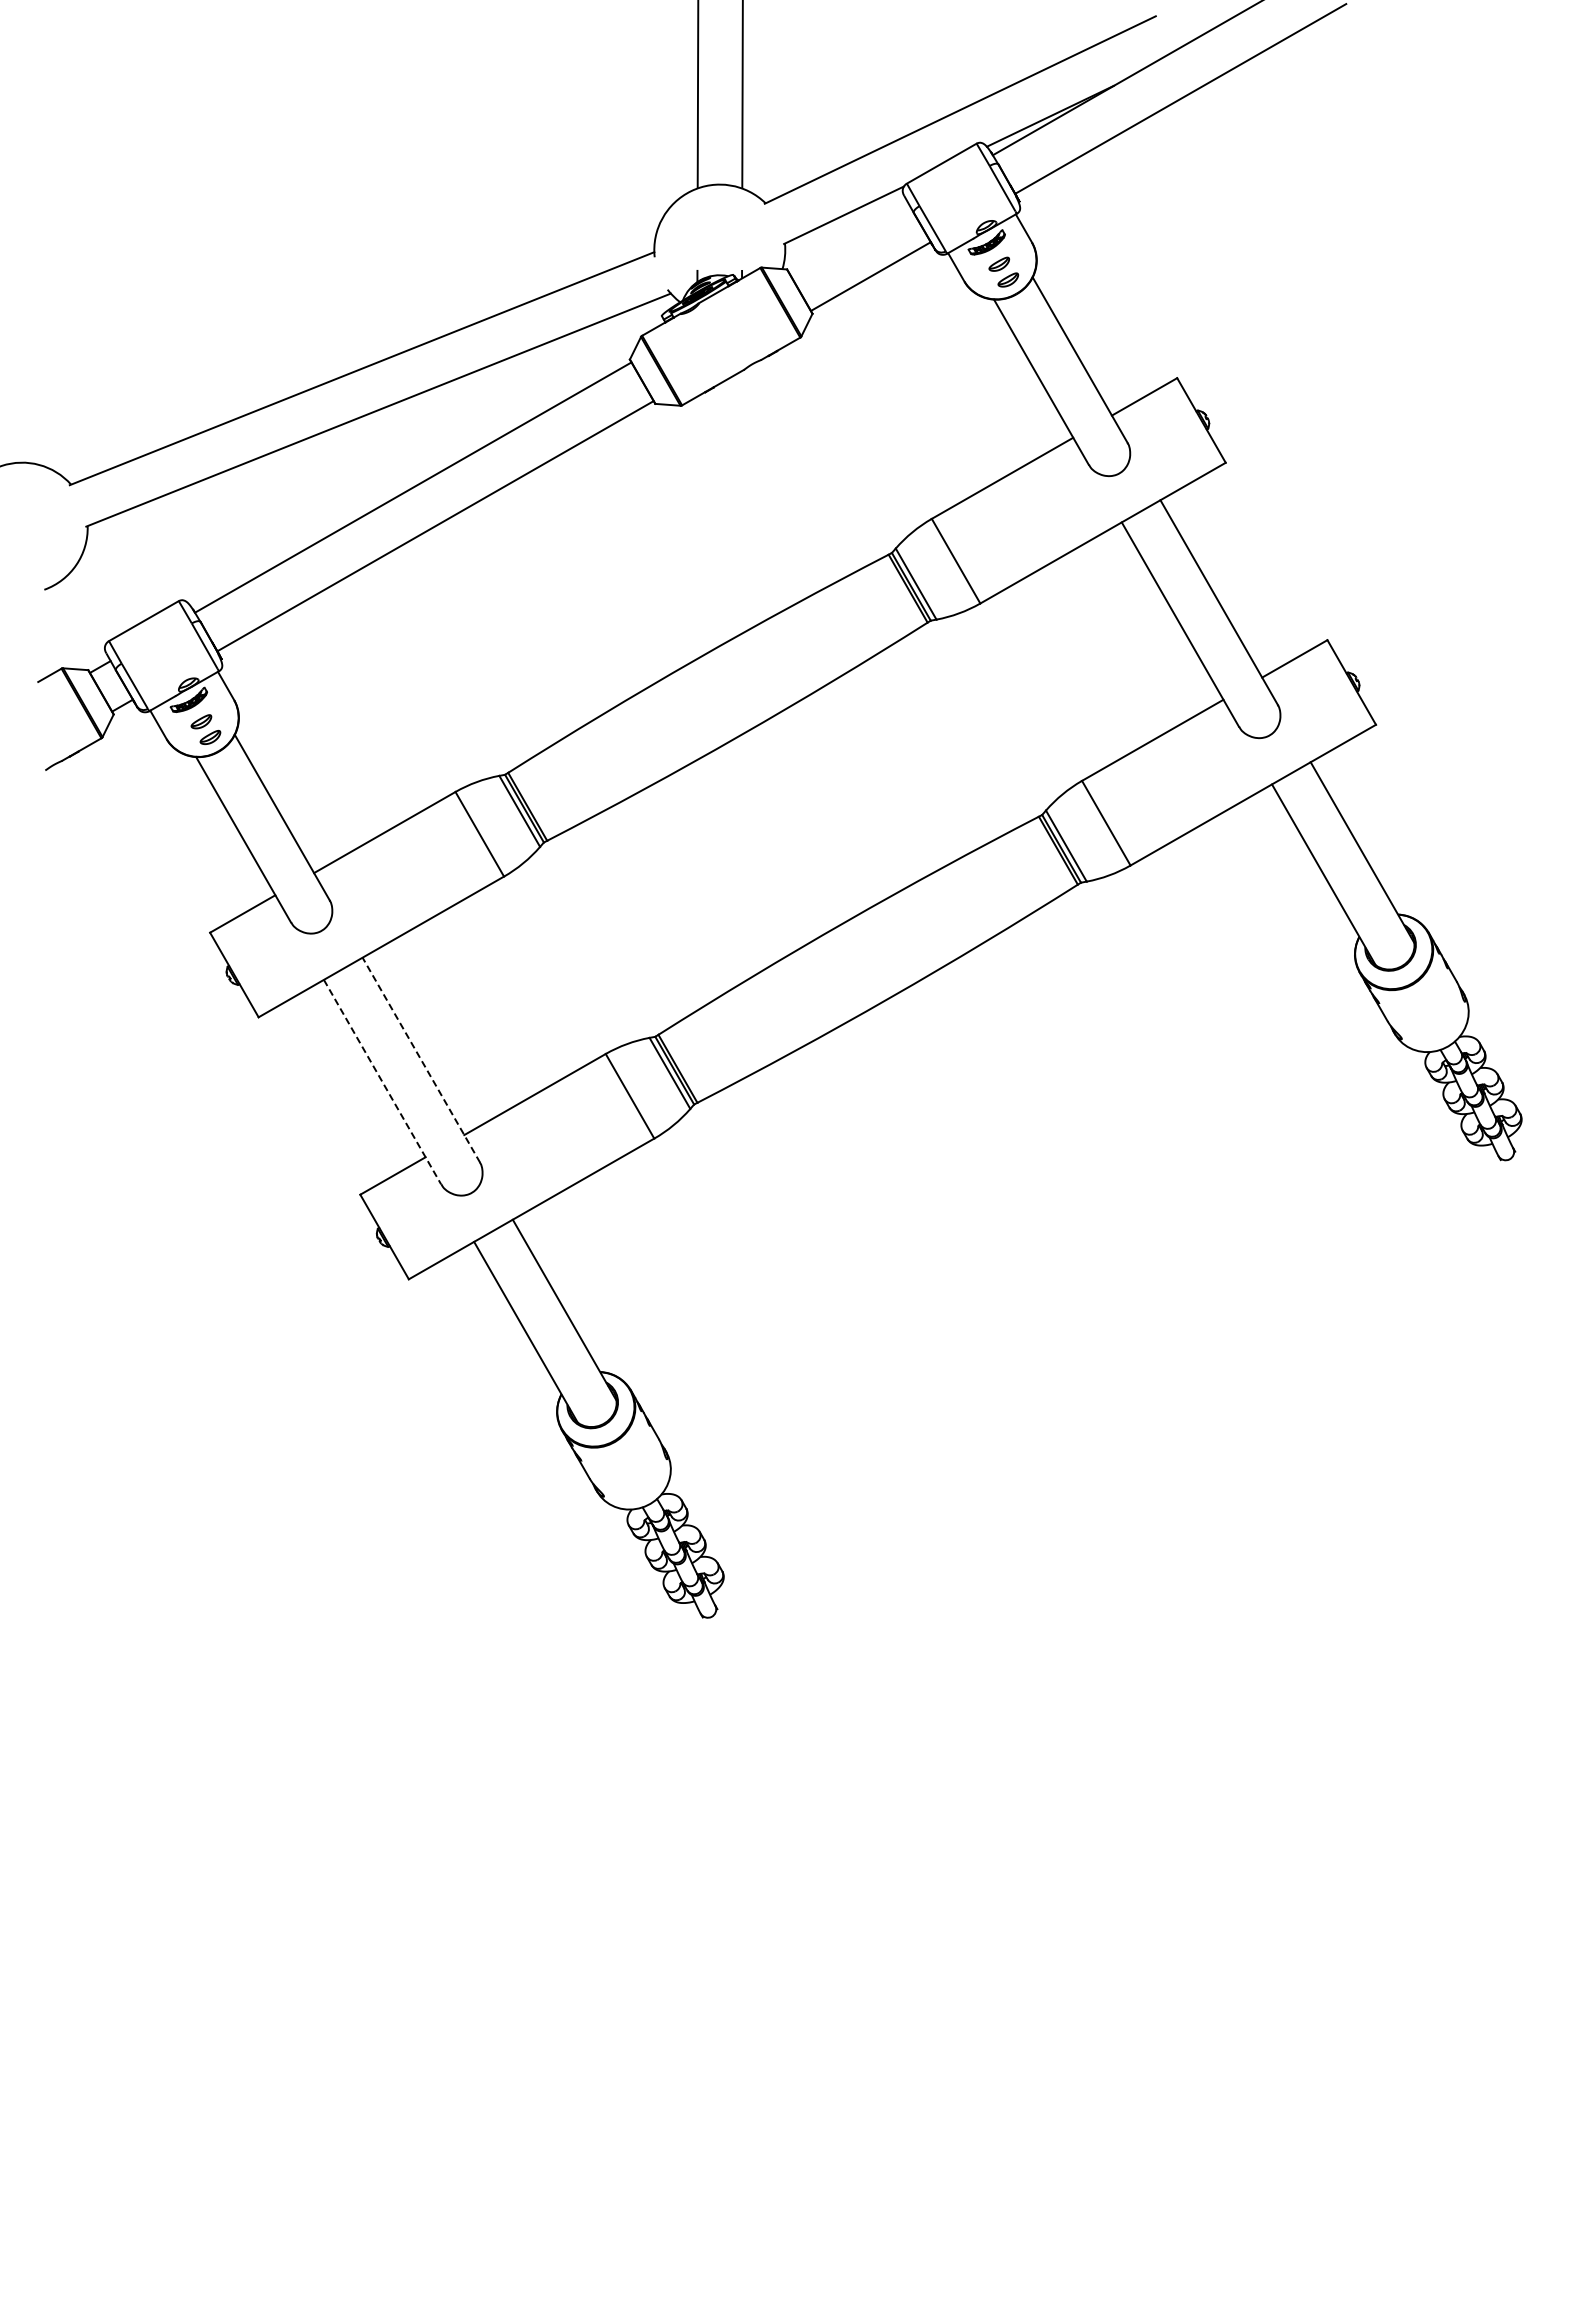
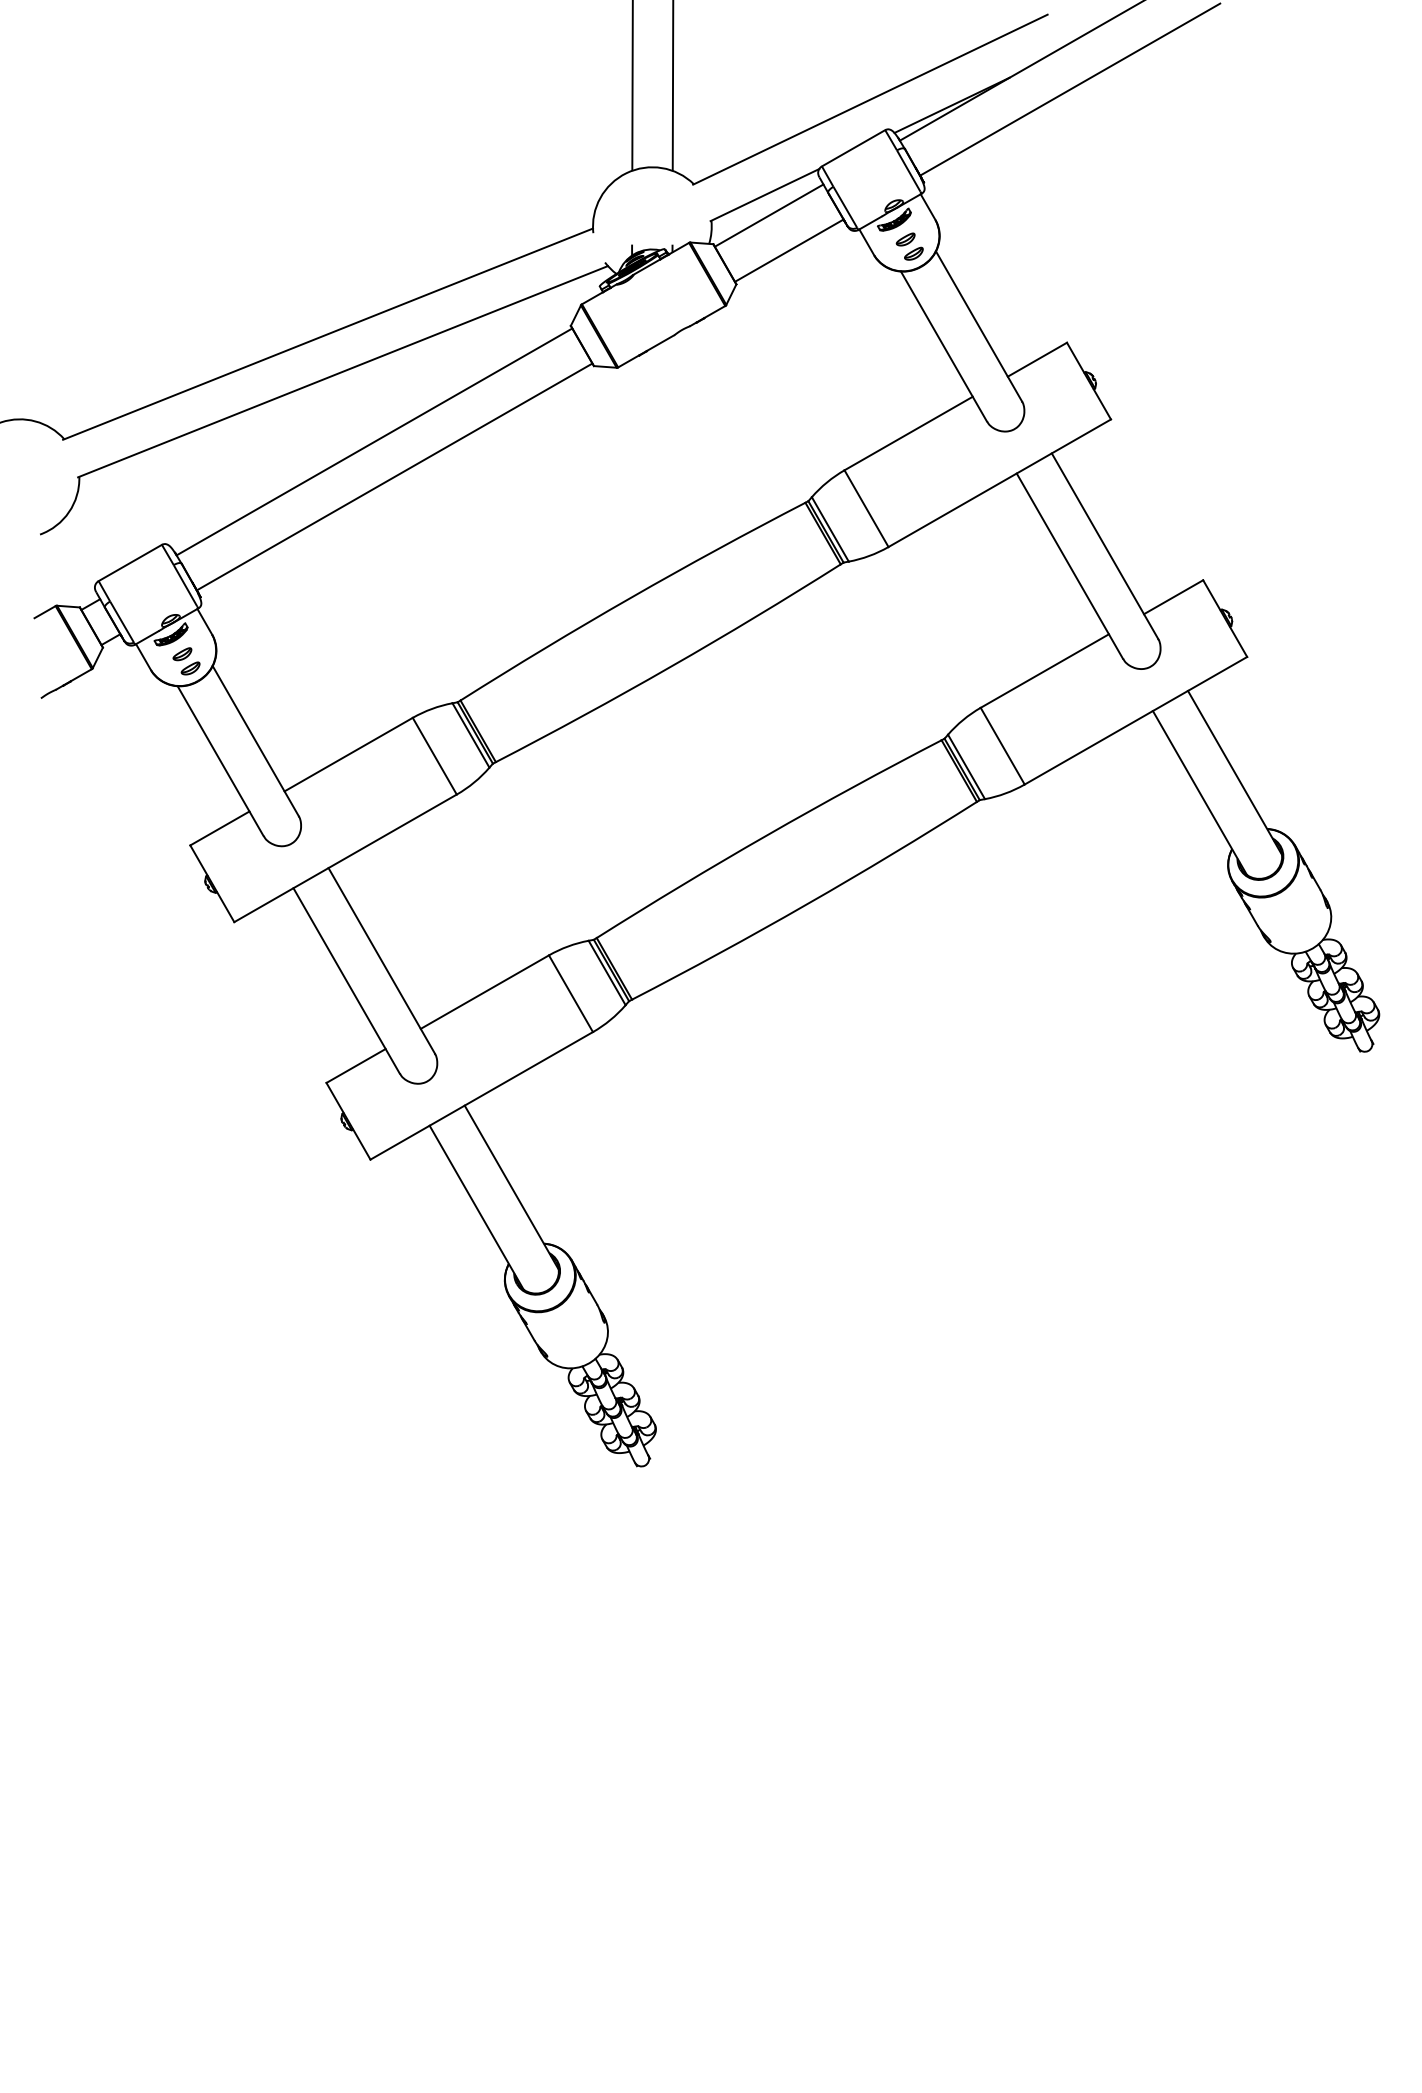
line: (848, 237) -> (769, 215), added
line: (421, 1059) -> (381, 960), dashed -> solid
line: (382, 1082) -> (346, 981), dashed -> solid

